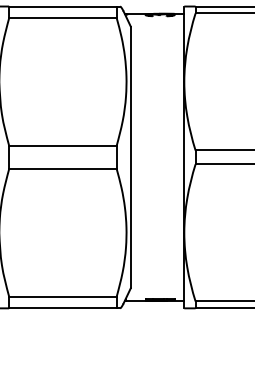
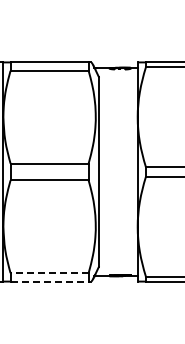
line: (62, 297) -> (49, 273), solid -> dashed
line: (64, 308) -> (50, 281), solid -> dashed

